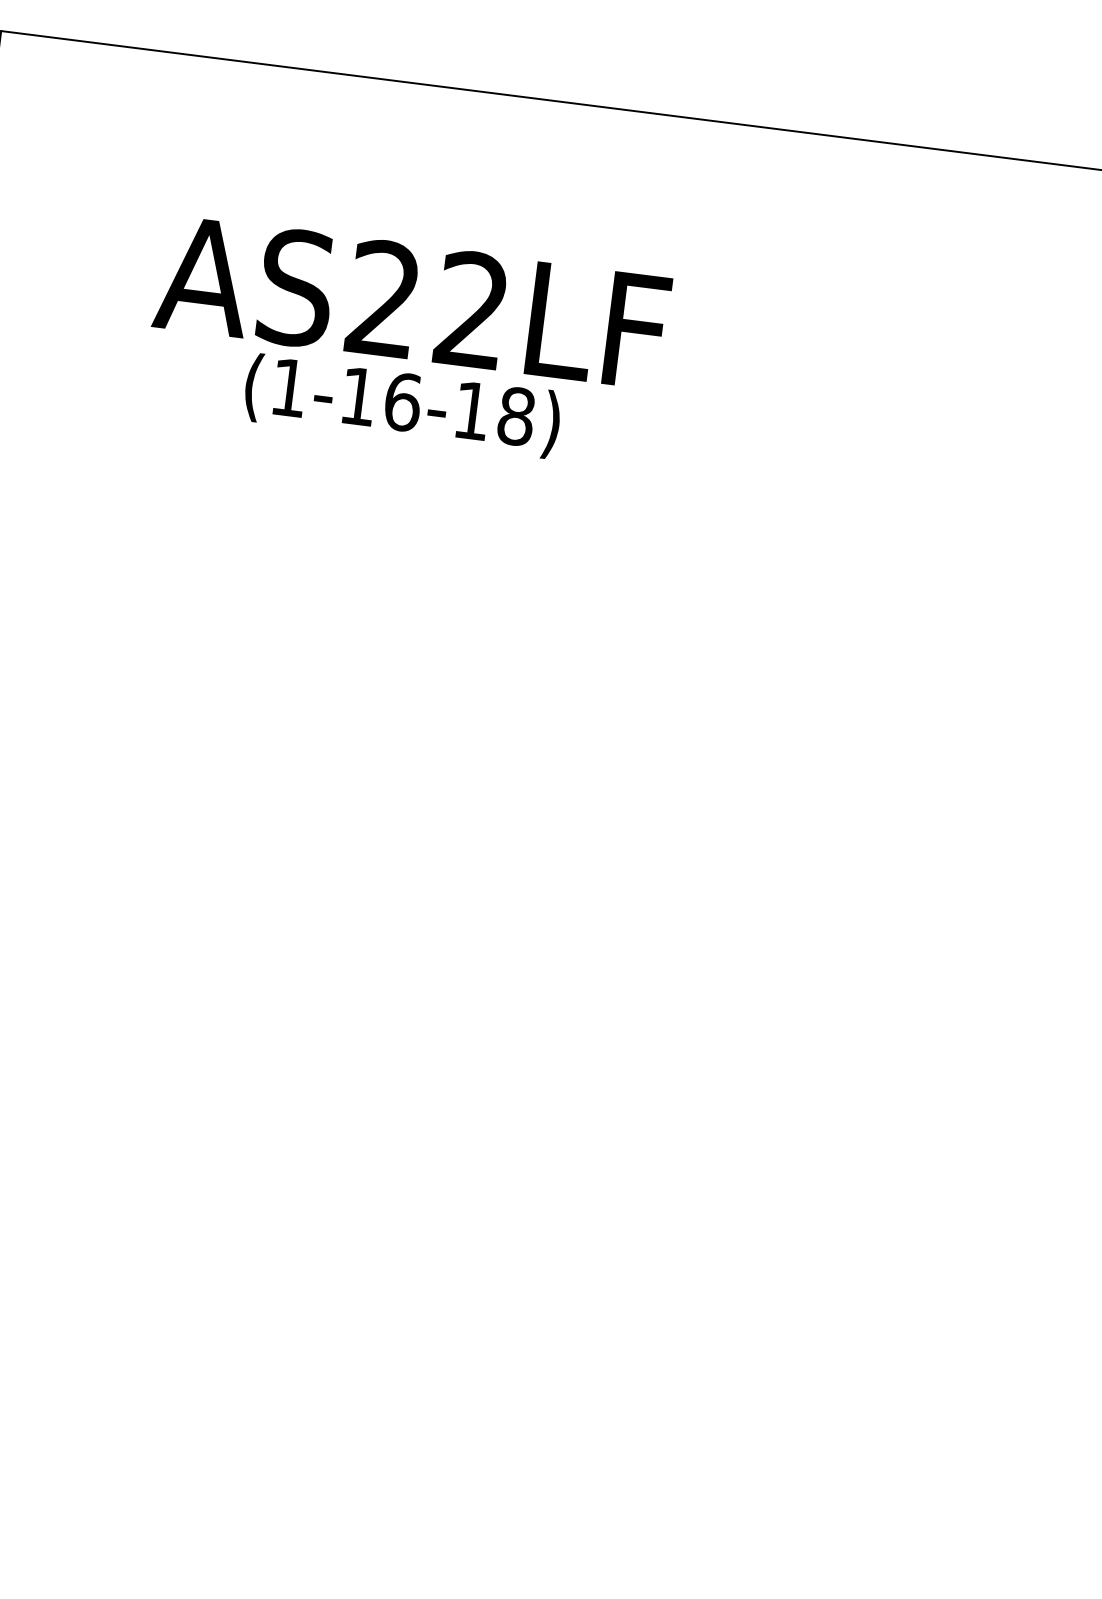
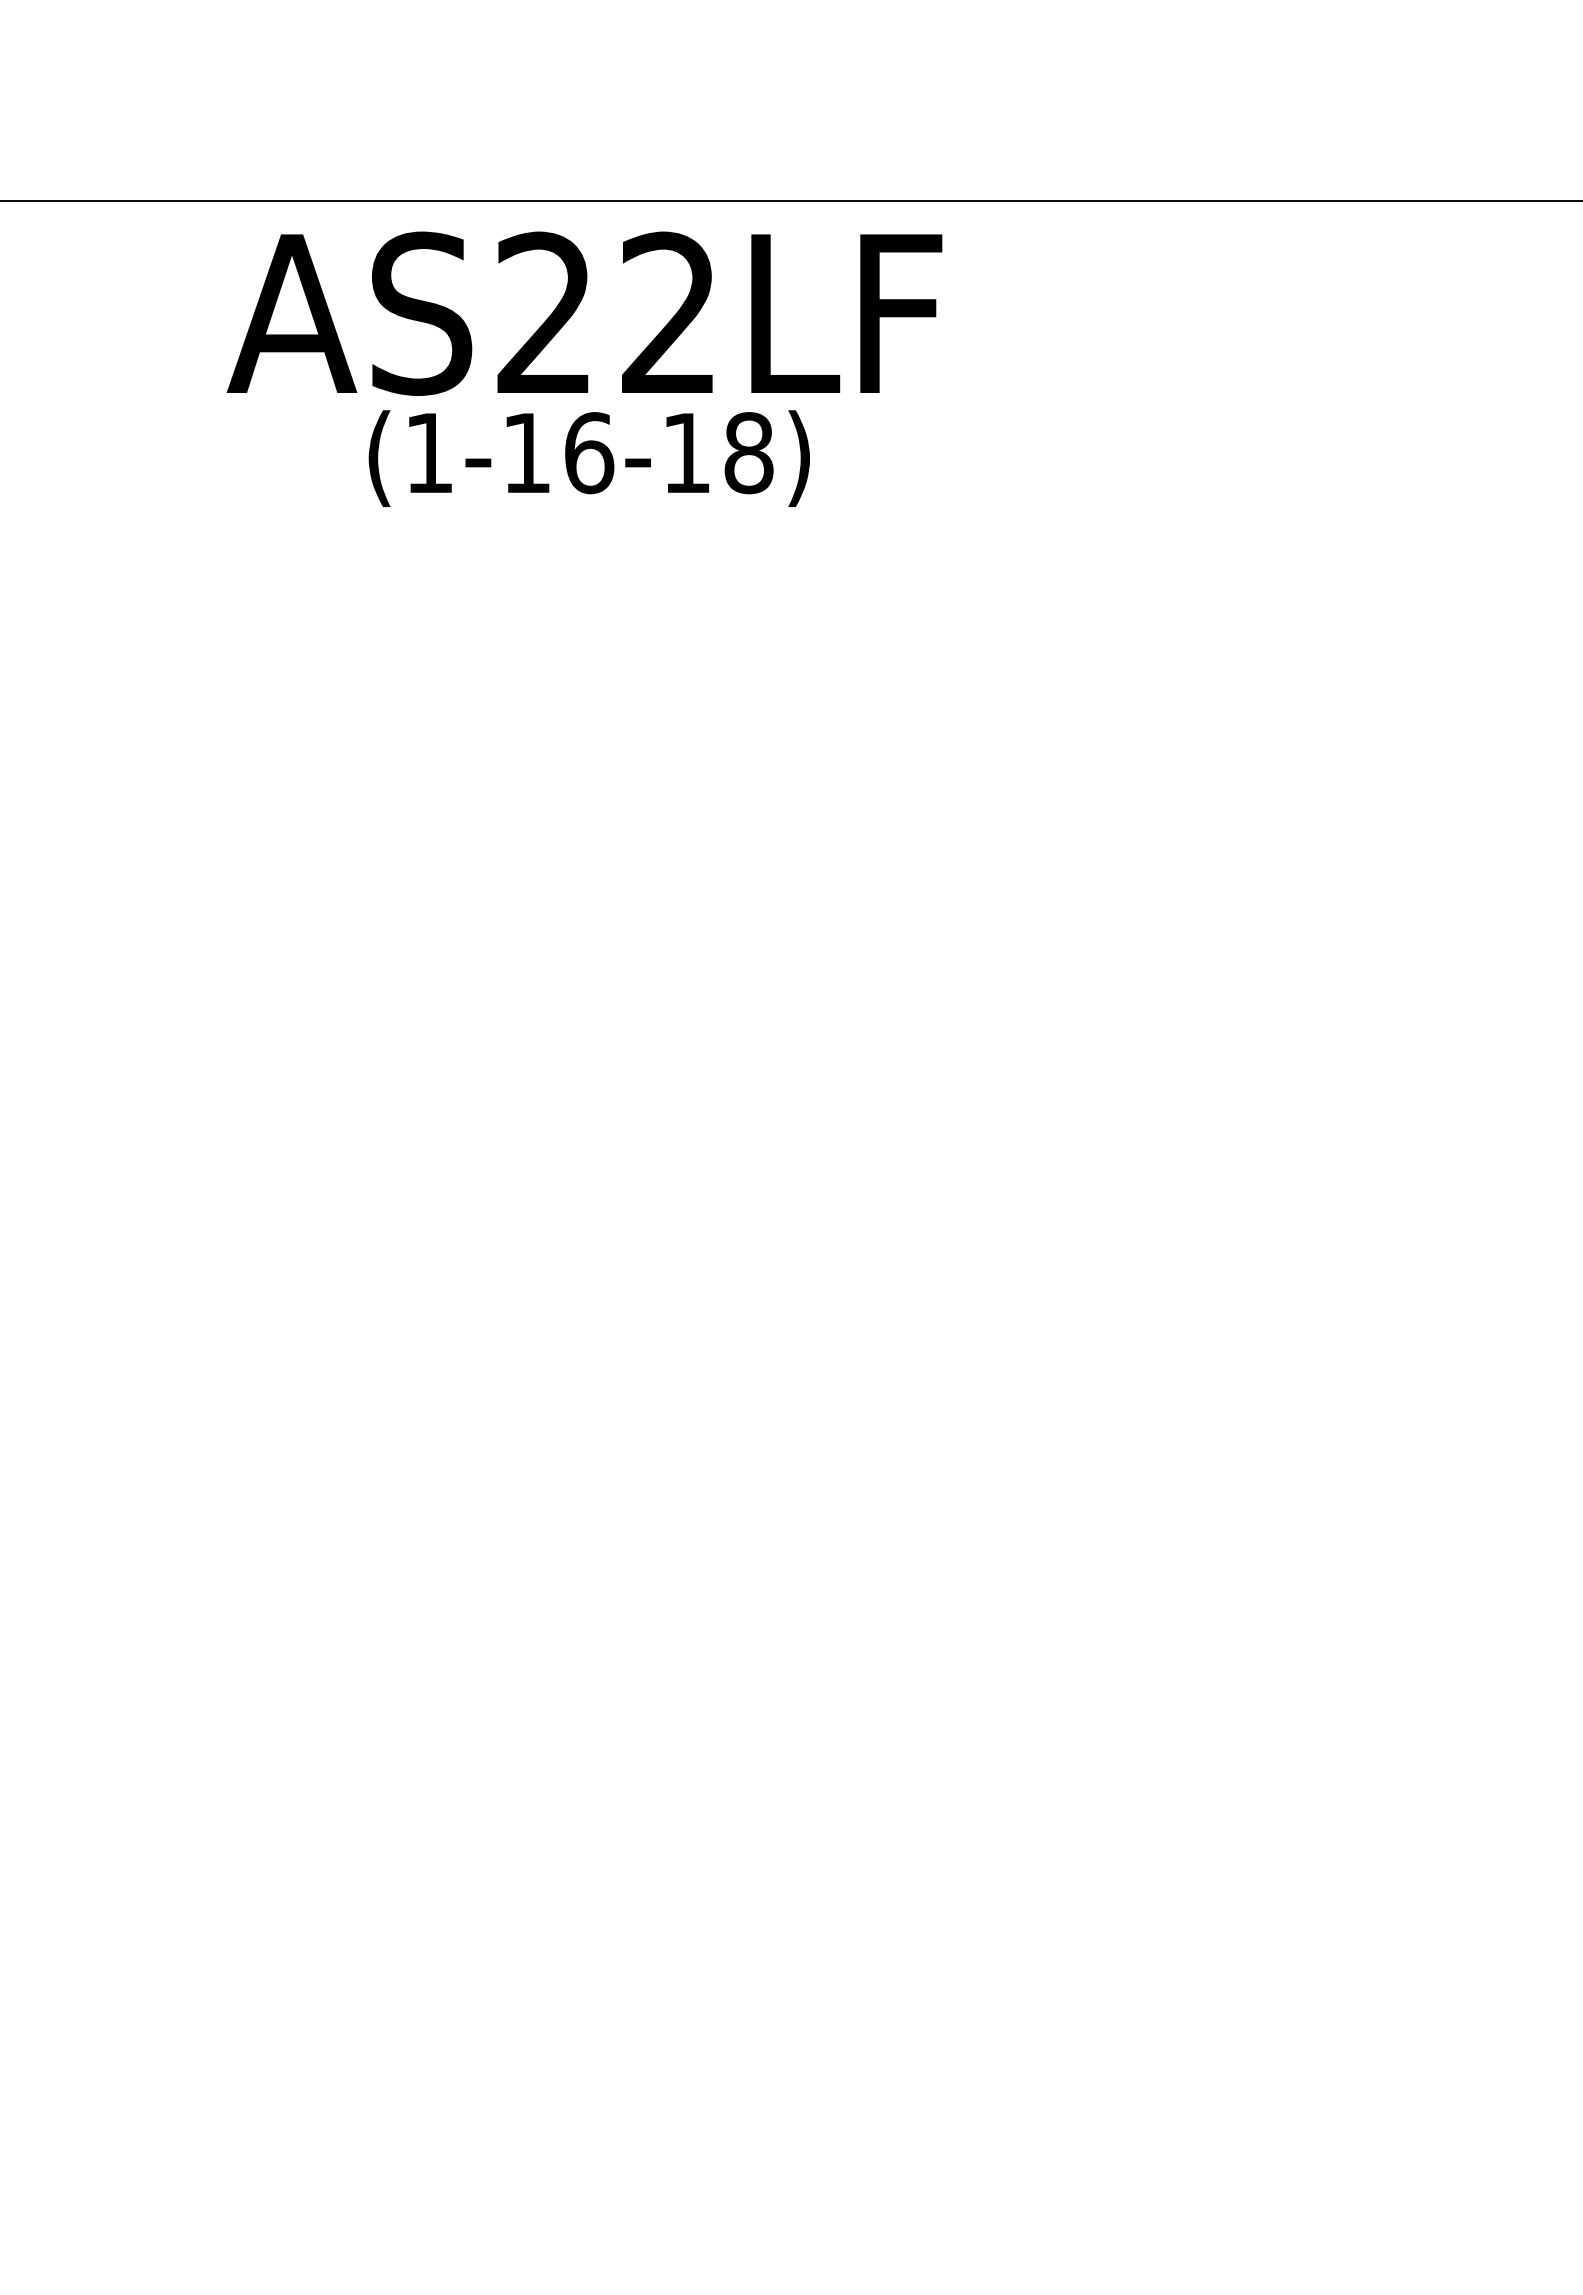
text: (407, 341) -> (584, 368), moved

